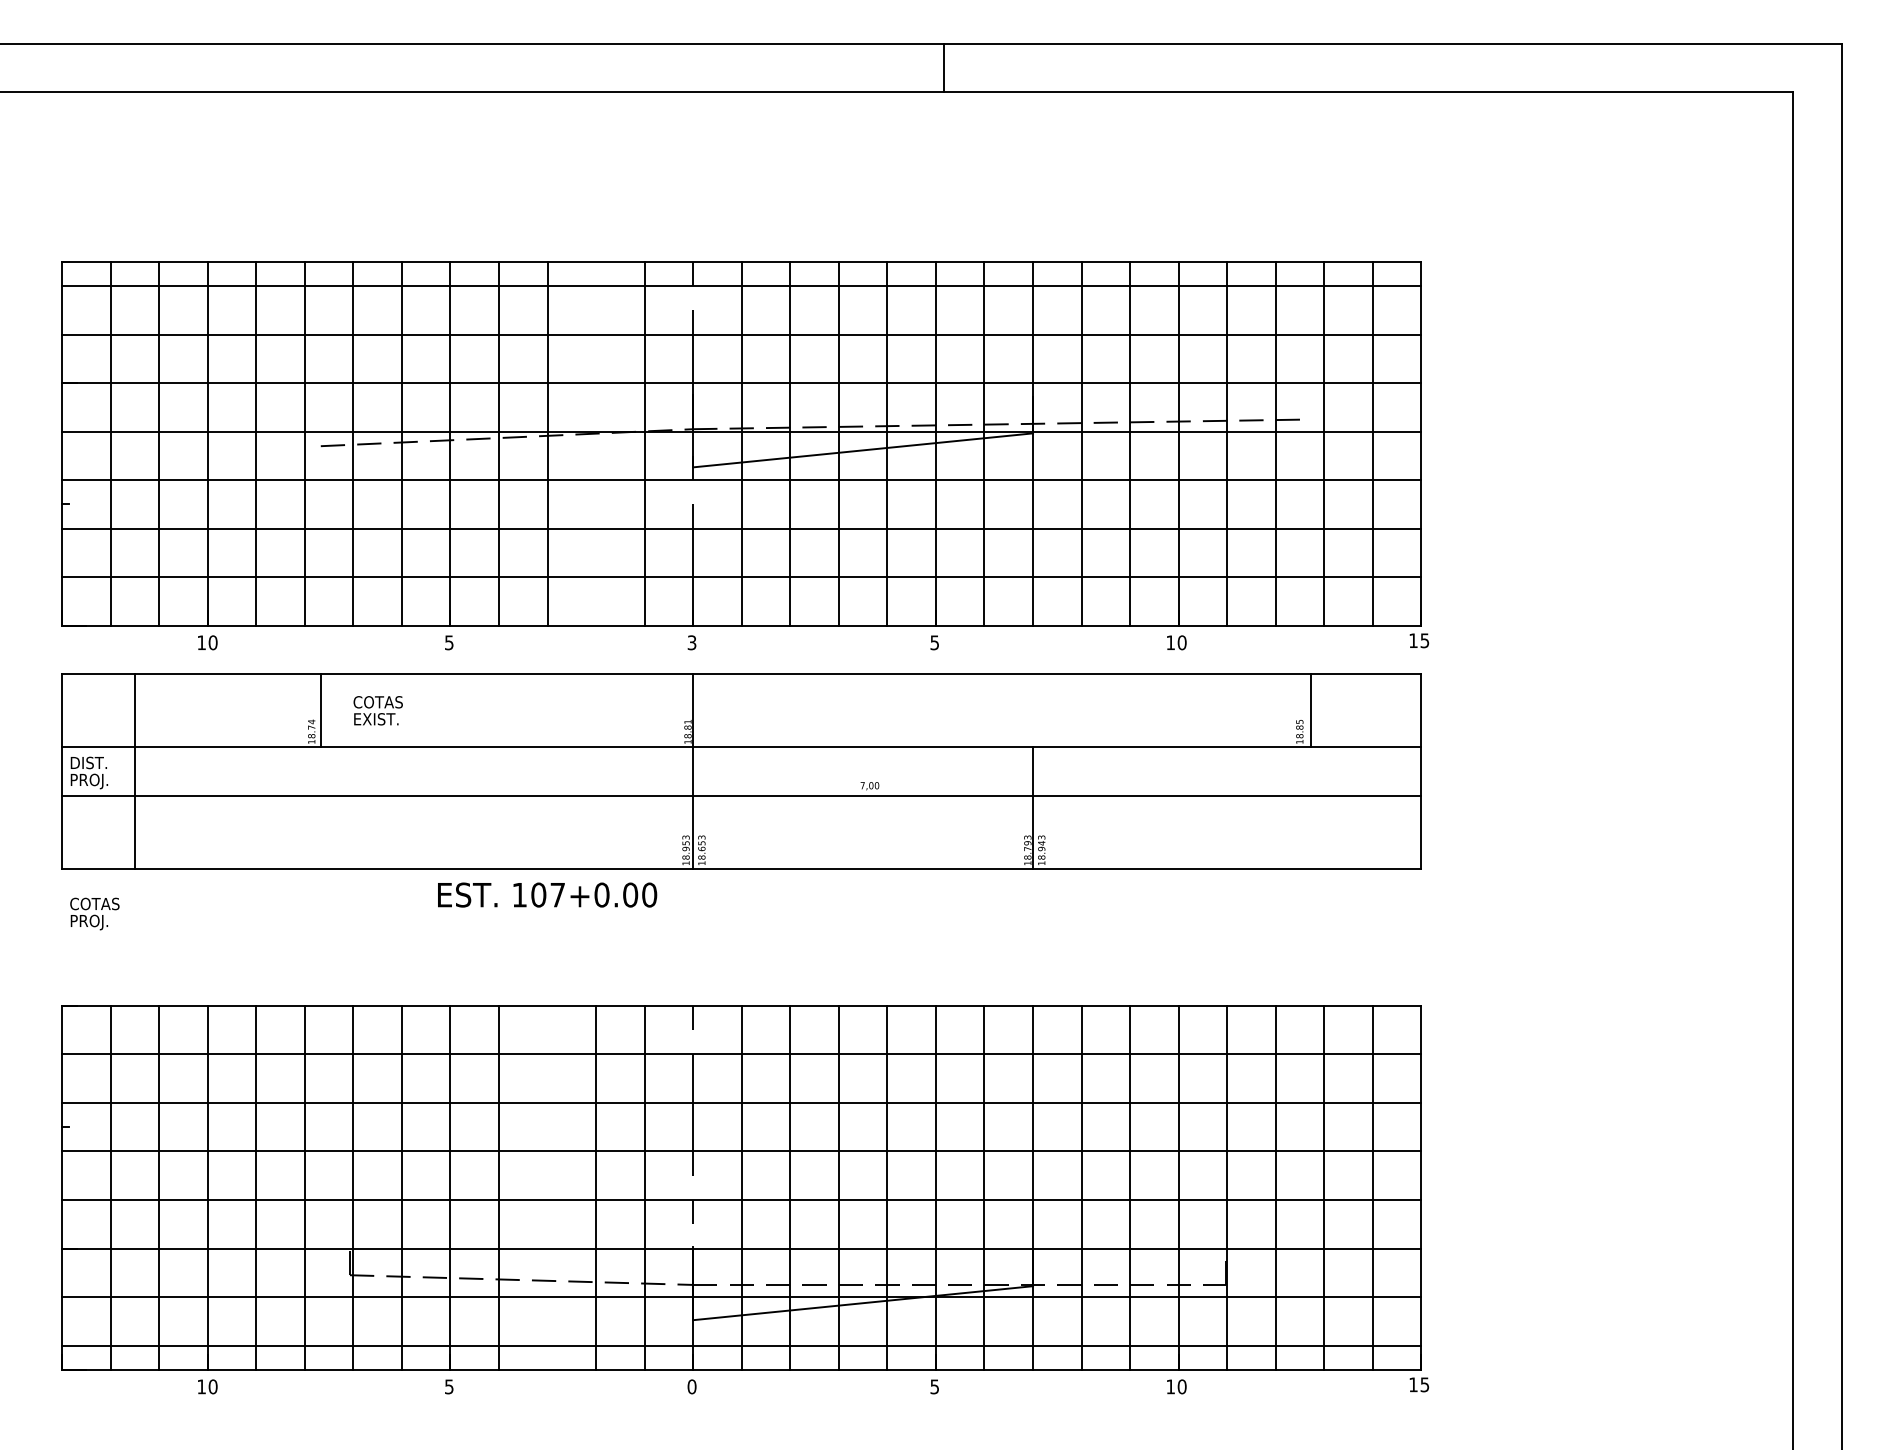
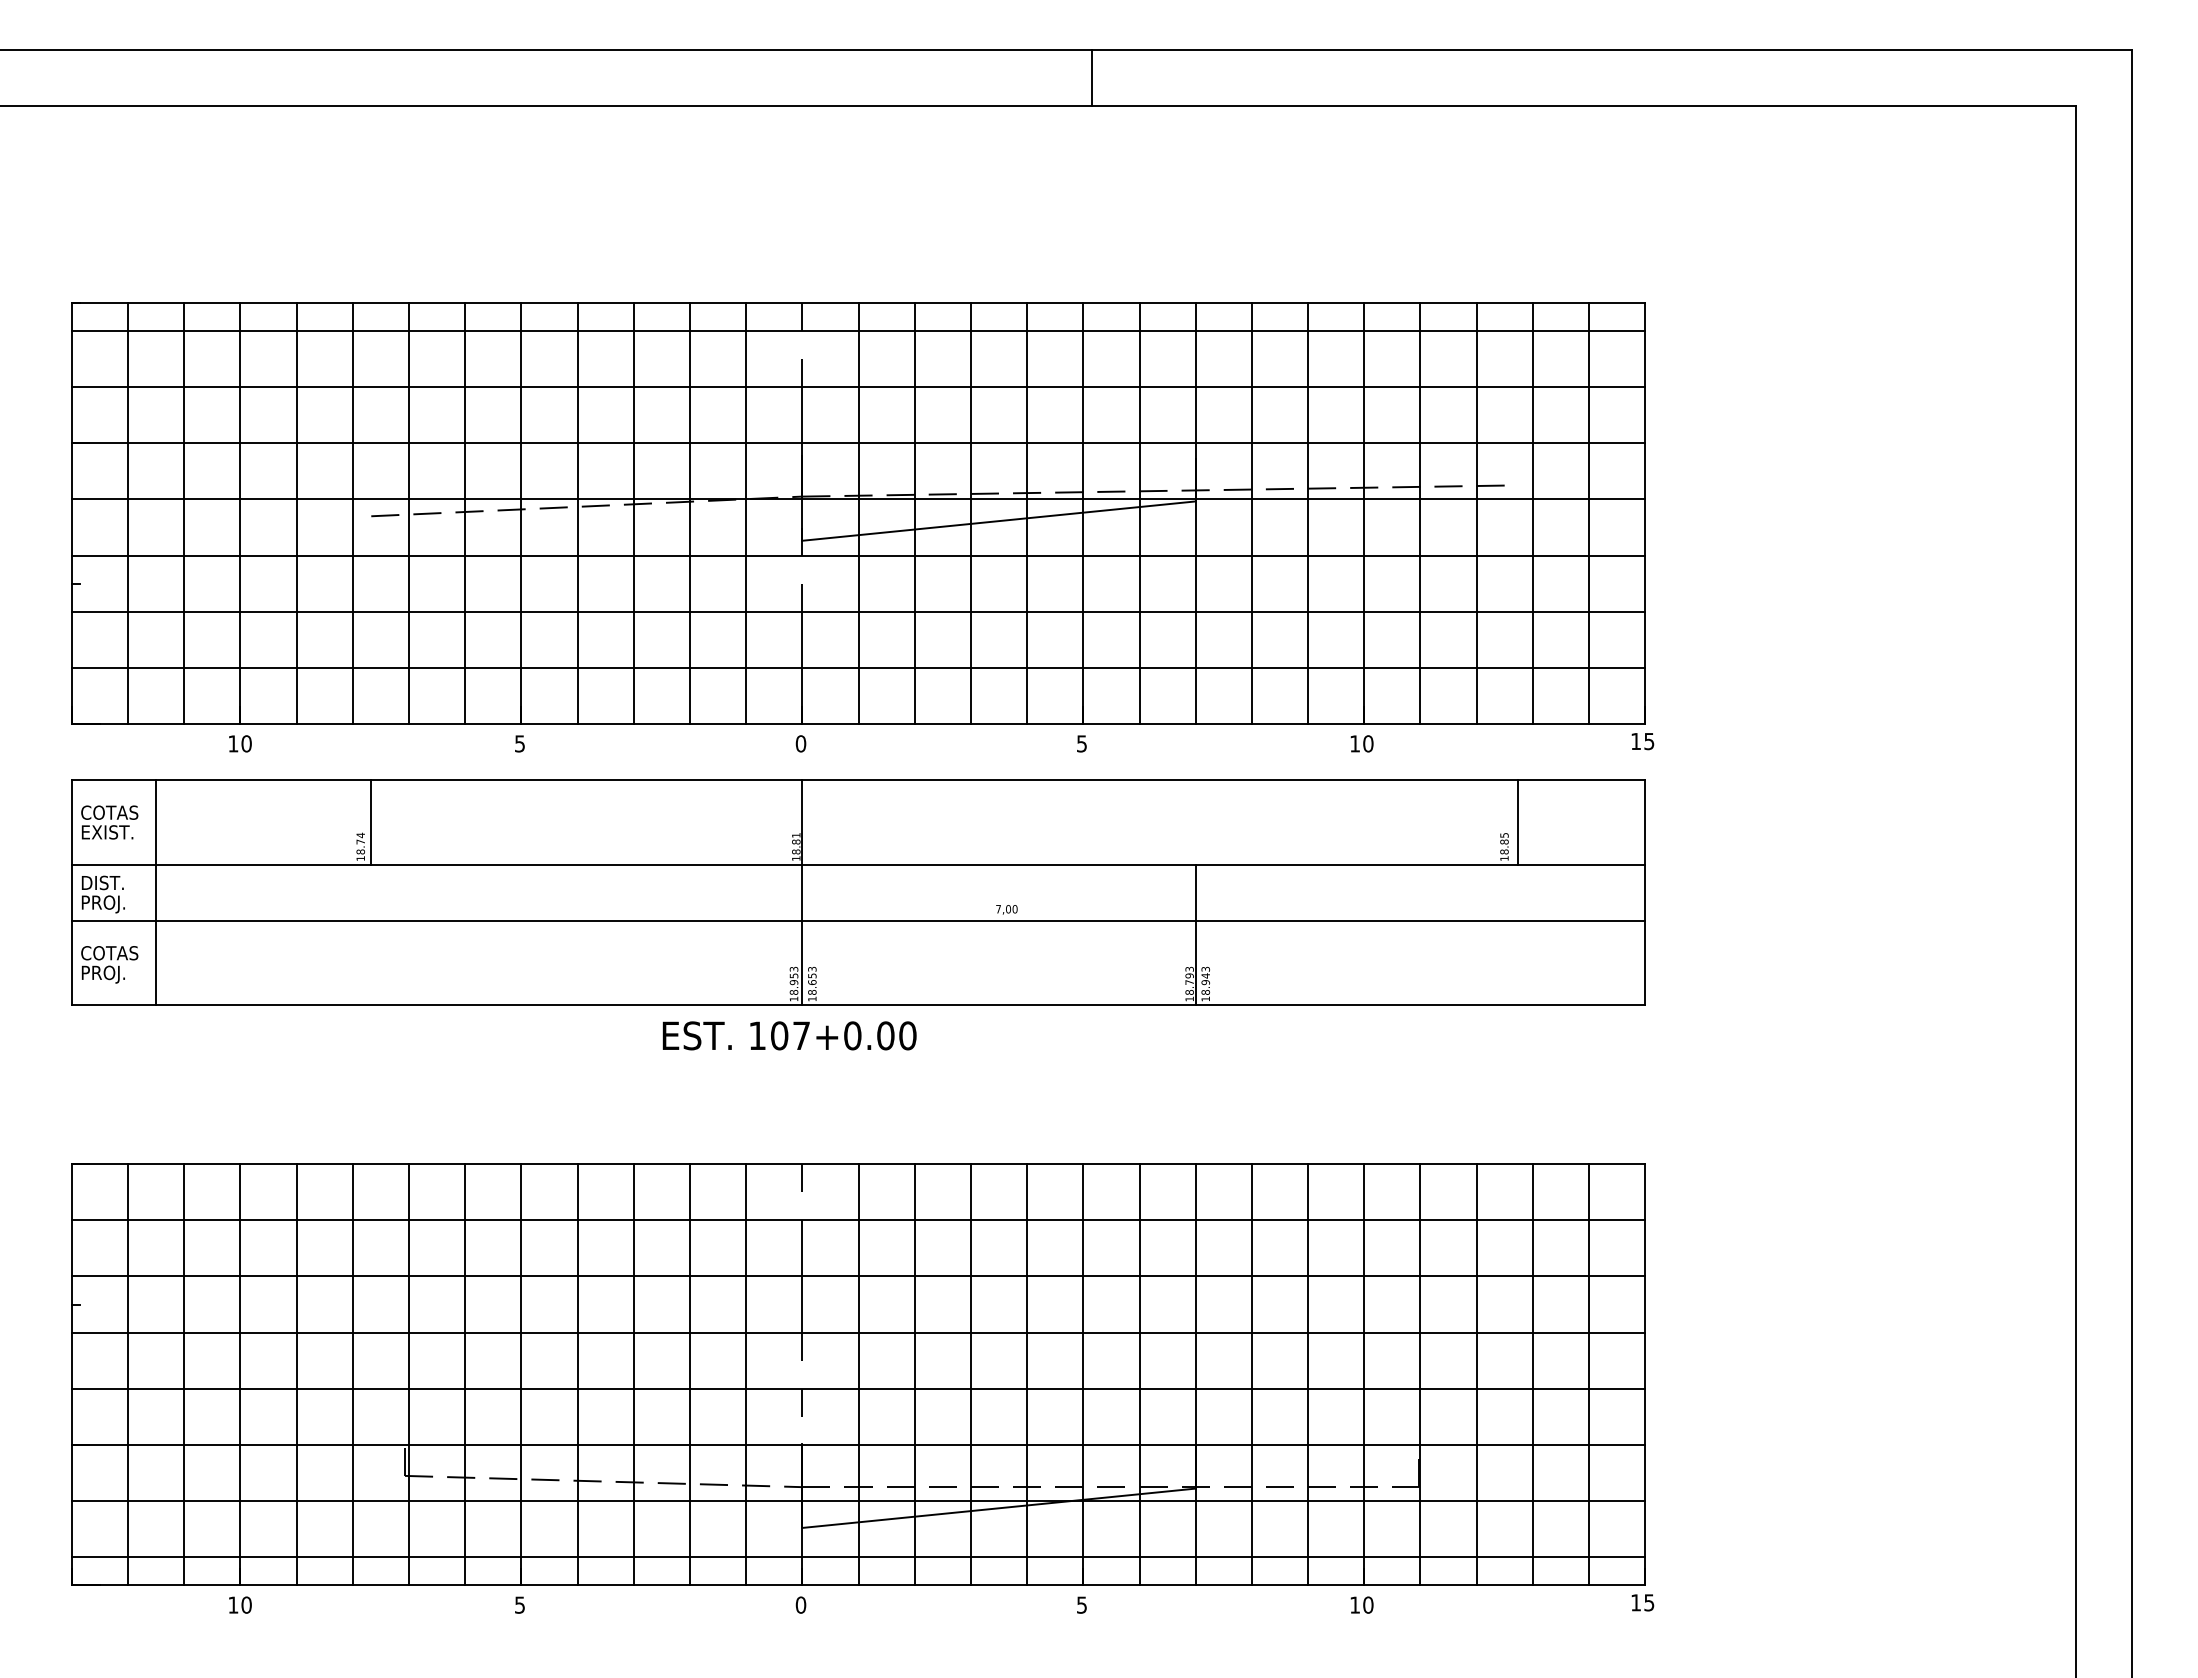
line: (595, 443) -> (689, 513), added
text: (691, 642) -> (800, 743), 3 -> 0
text: (378, 710) -> (109, 822), moved
text: (547, 894) -> (789, 1035), moved
text: (94, 913) -> (109, 964), moved
line: (547, 1187) -> (633, 1374), added

